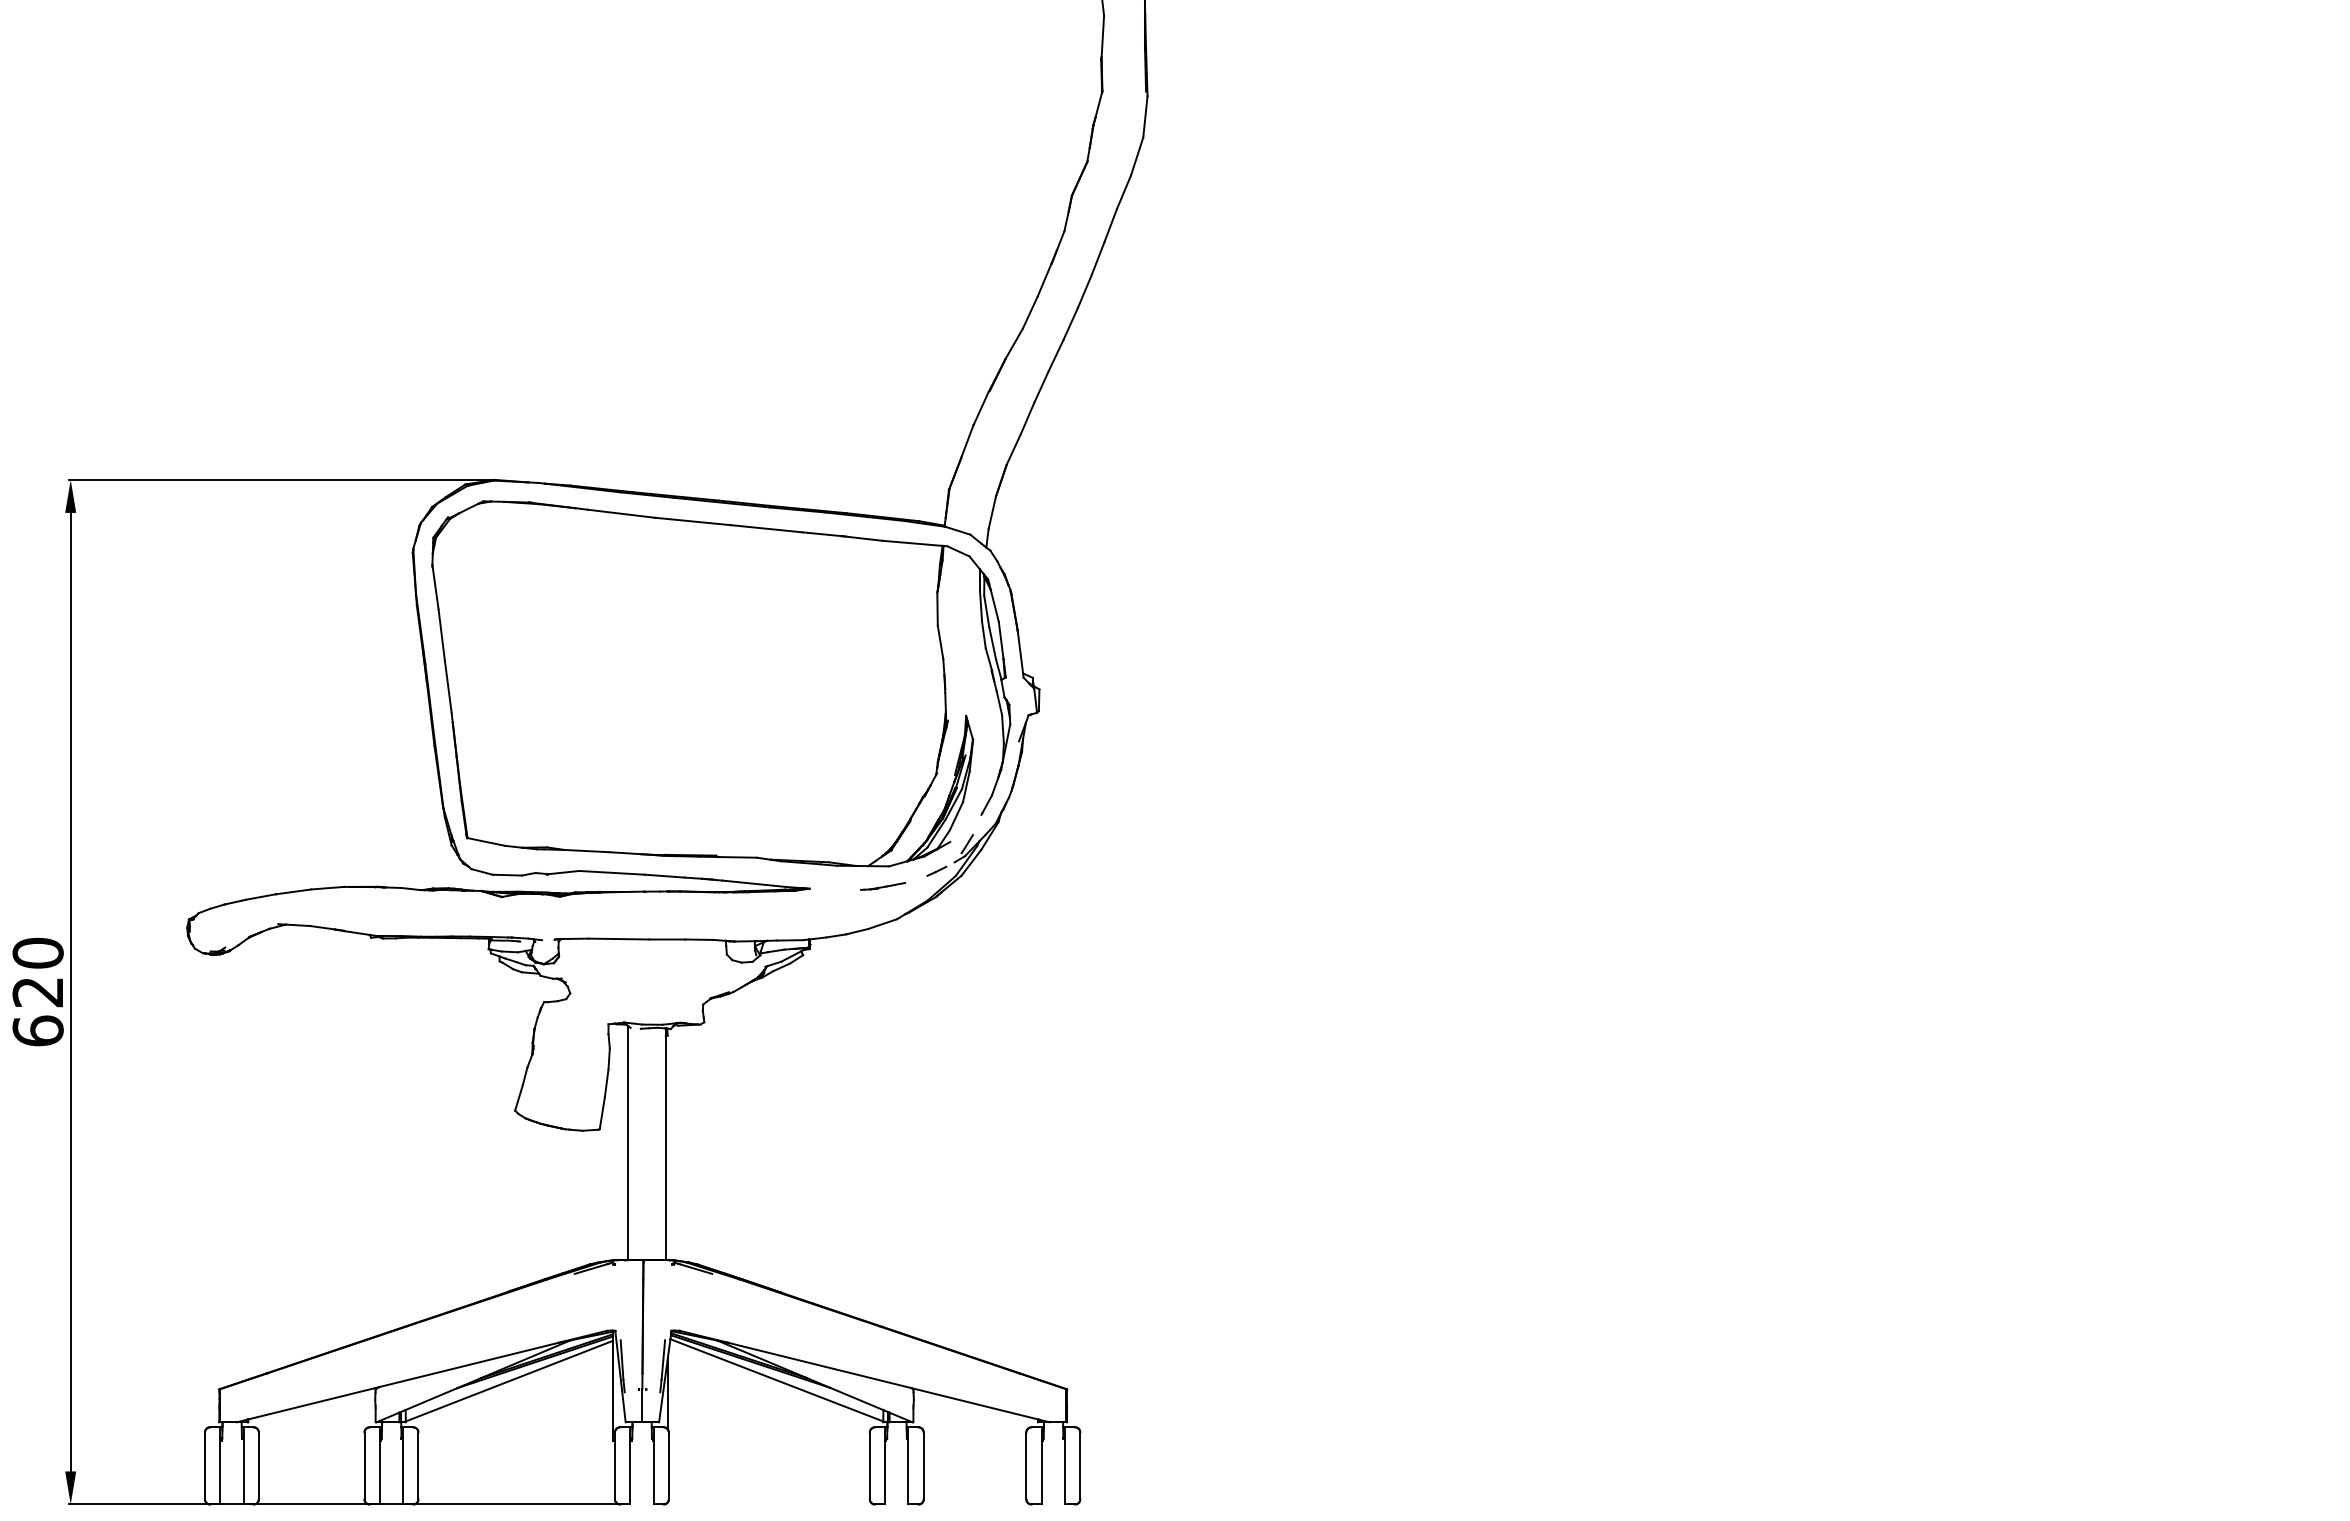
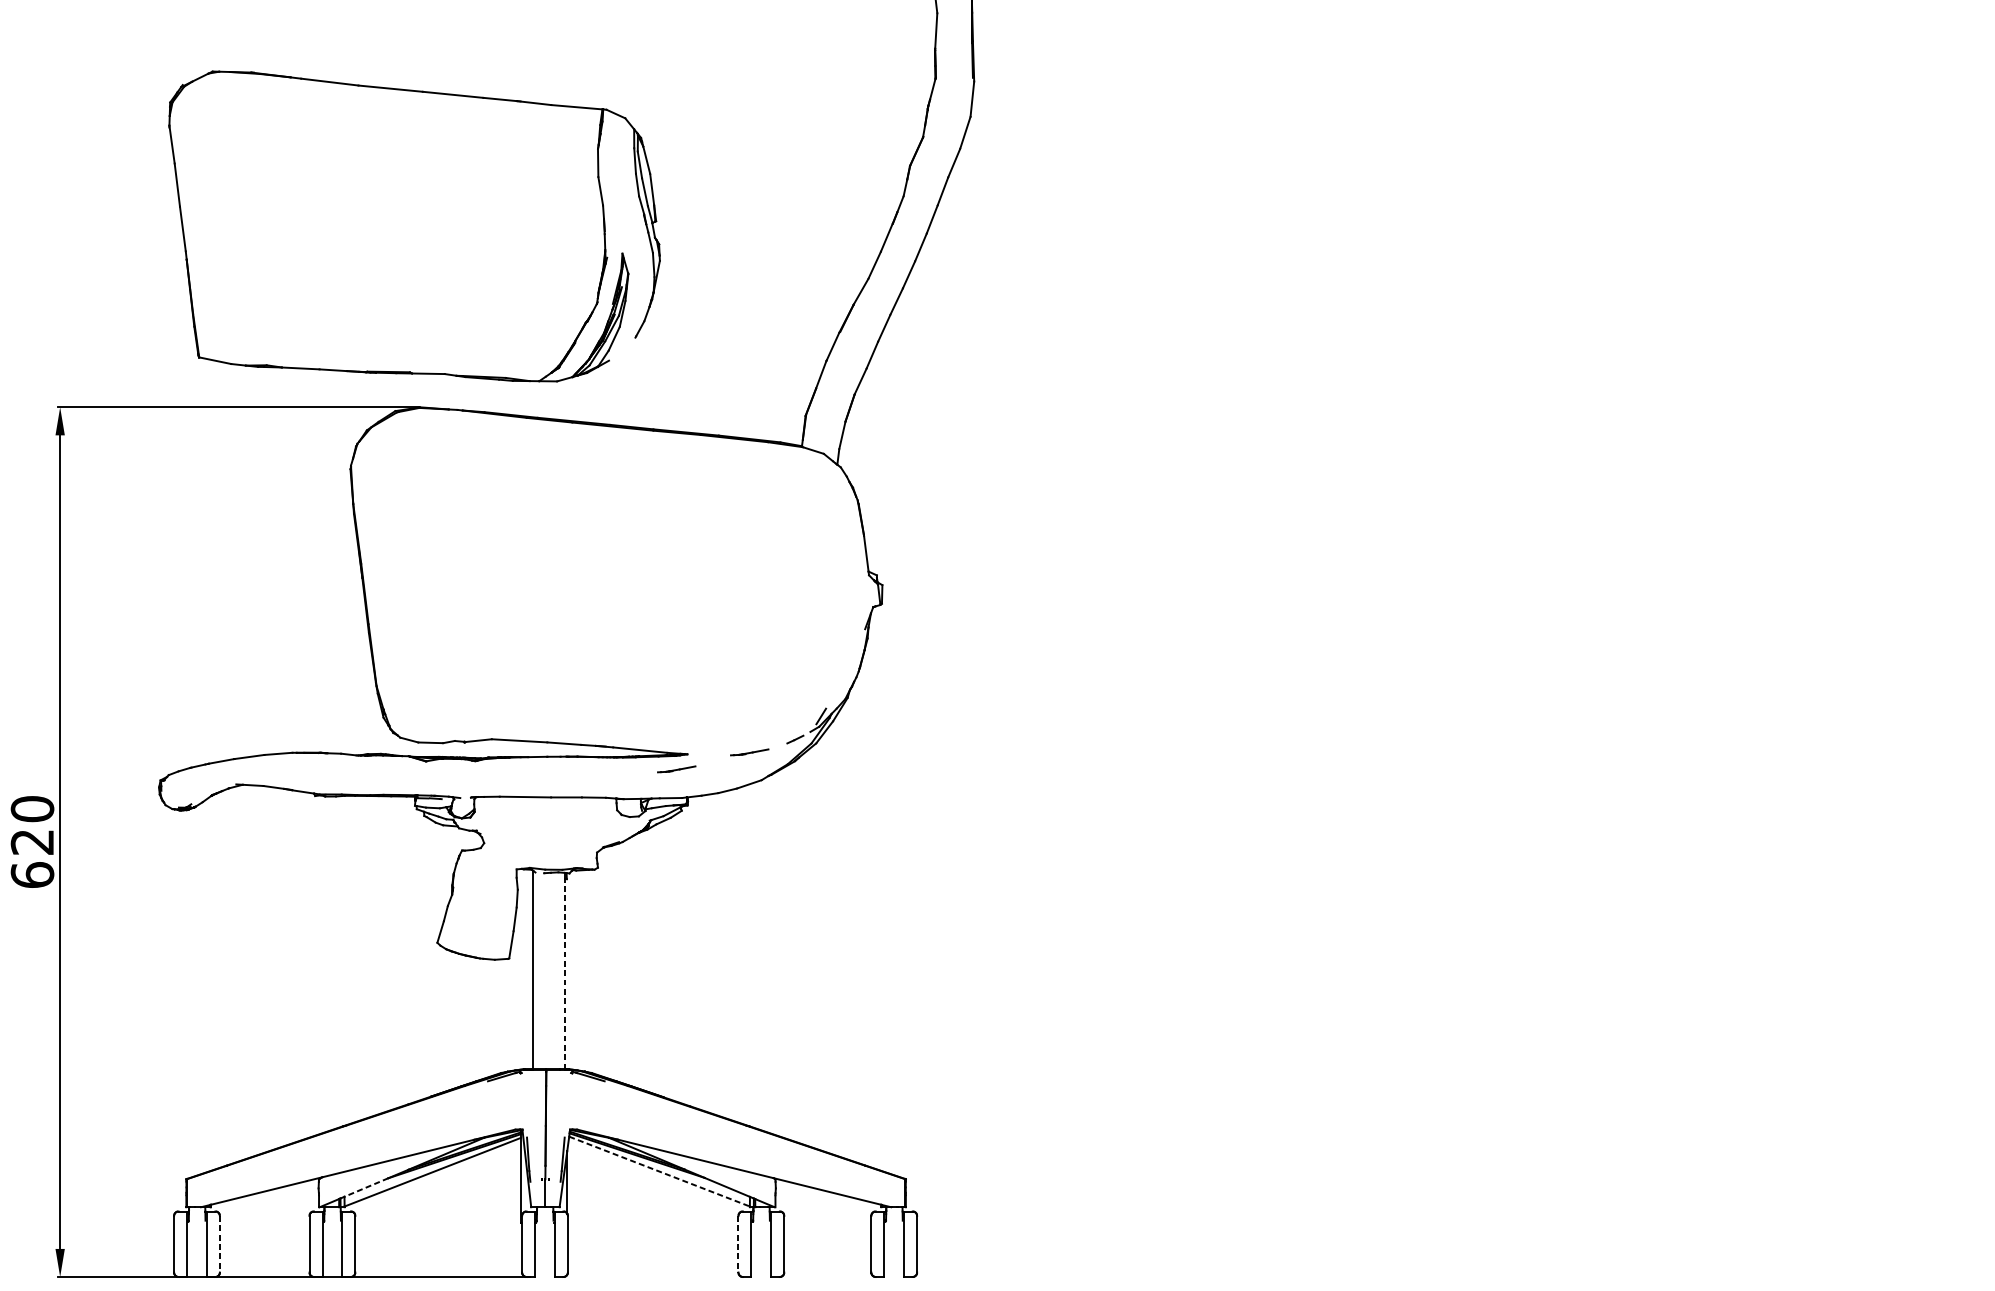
part: (721, 683) -> (414, 226), moved
part: (797, 906) -> (677, 769), added
line: (665, 1147) -> (565, 973), solid -> dashed
line: (777, 1380) -> (660, 1171), solid -> dashed
line: (431, 1399) -> (366, 1187), solid -> dashed
line: (258, 1466) -> (219, 1244), solid -> dashed
line: (869, 1466) -> (738, 1244), solid -> dashed

